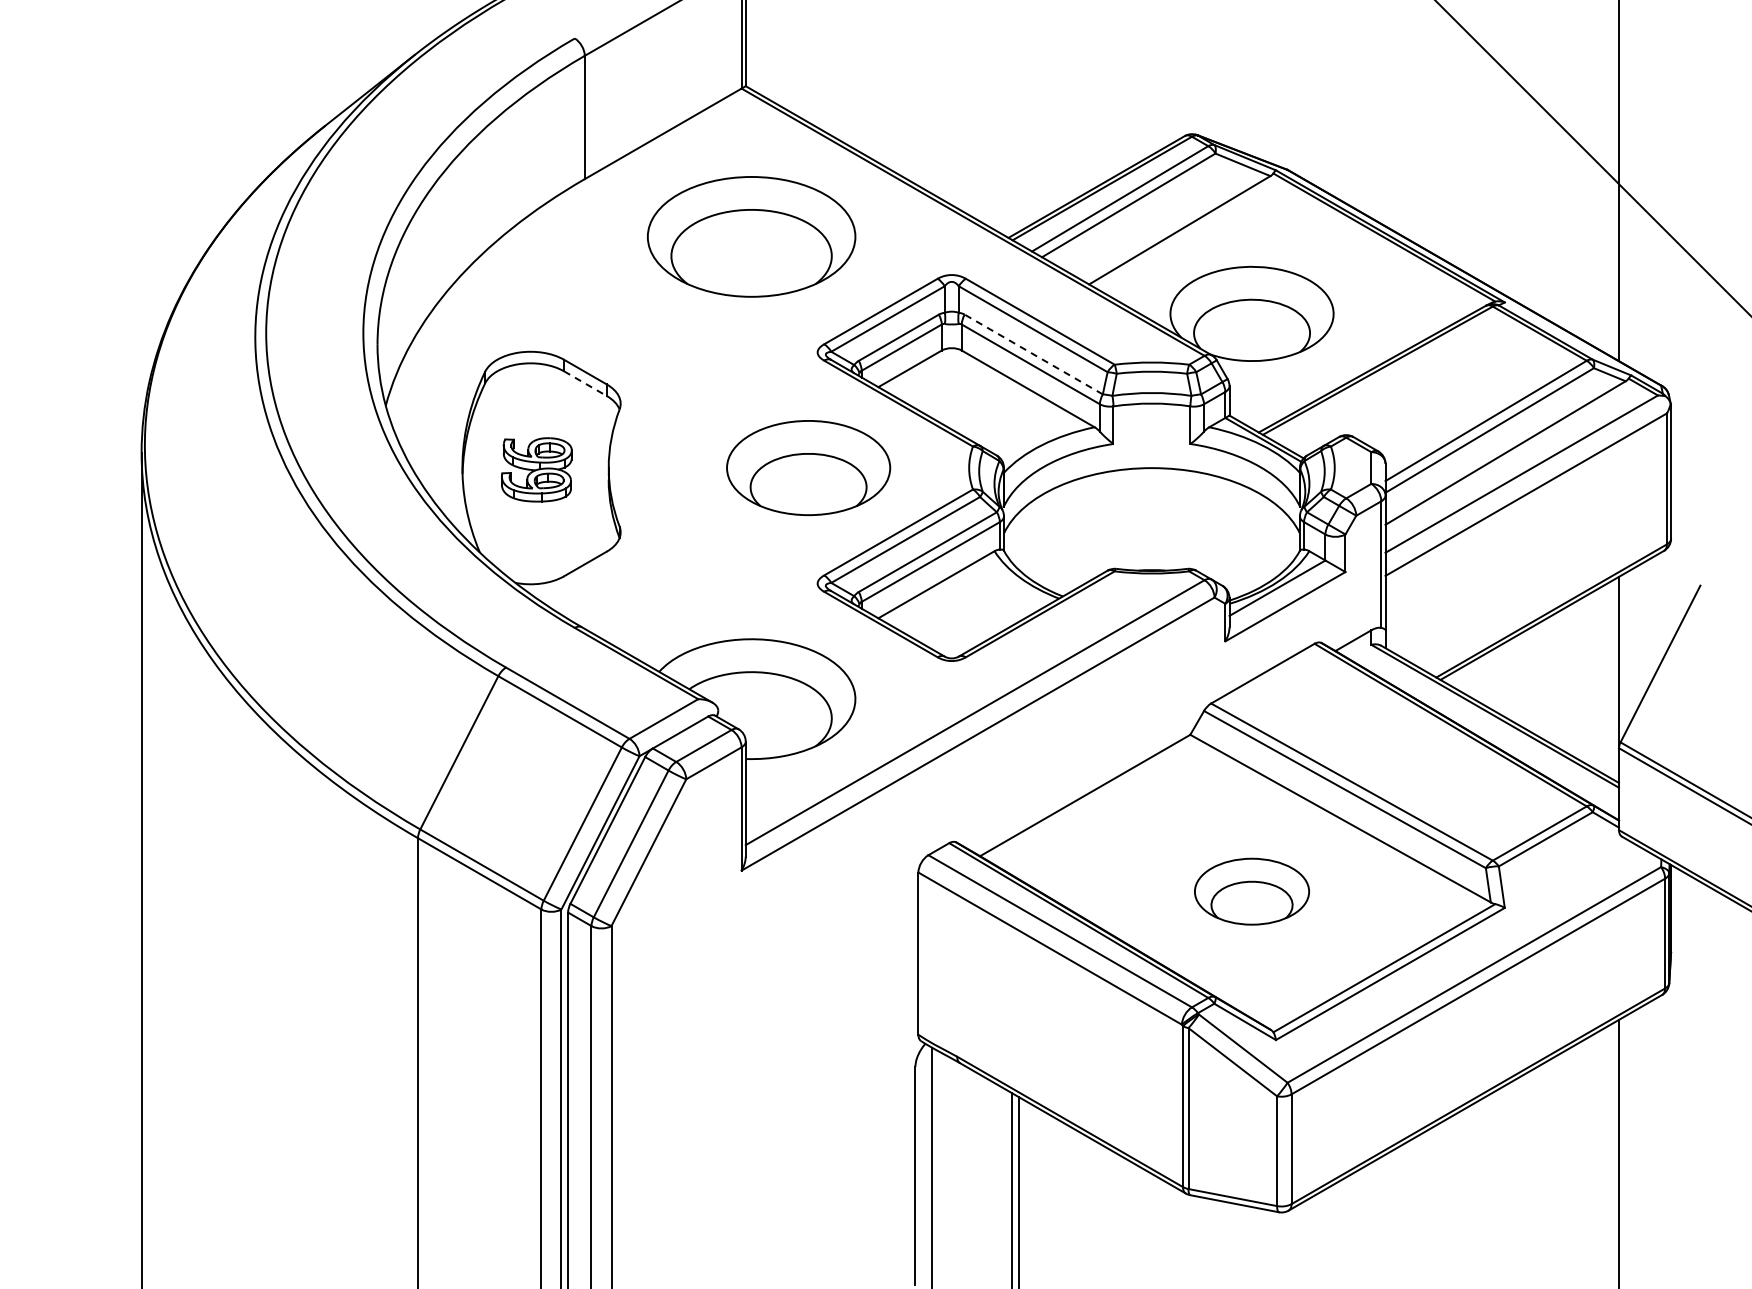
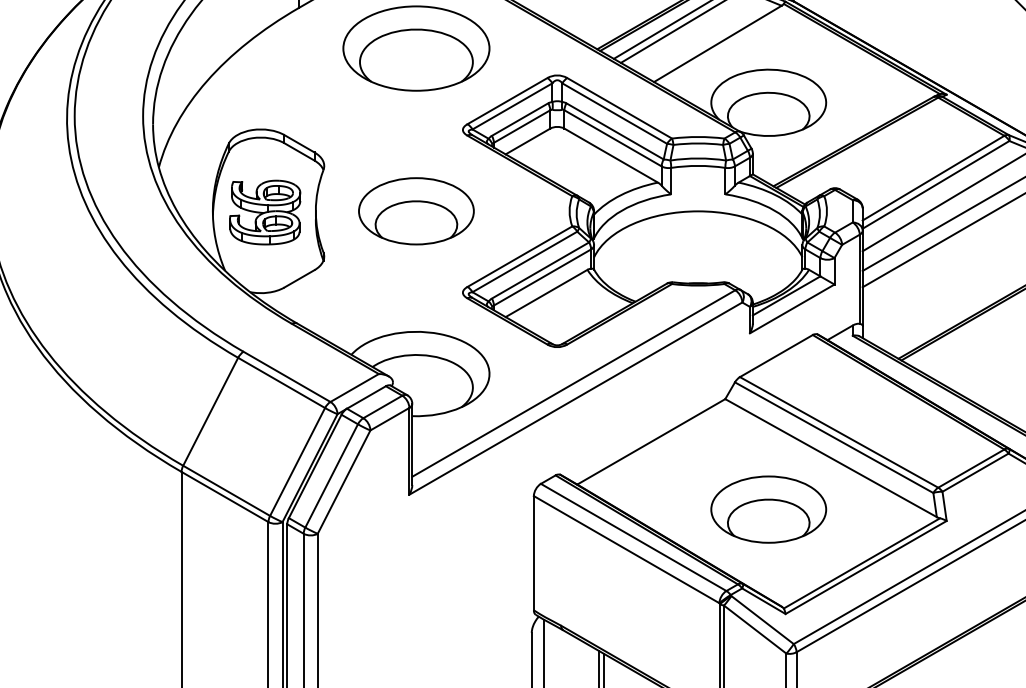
line: (1033, 354) -> (614, 131), dashed -> solid
line: (585, 383) -> (299, 151), dashed -> solid
part: (808, 468) -> (416, 211), moved
part: (536, 469) -> (265, 212), size x1.43
part: (1251, 891) -> (768, 509), size x1.43

